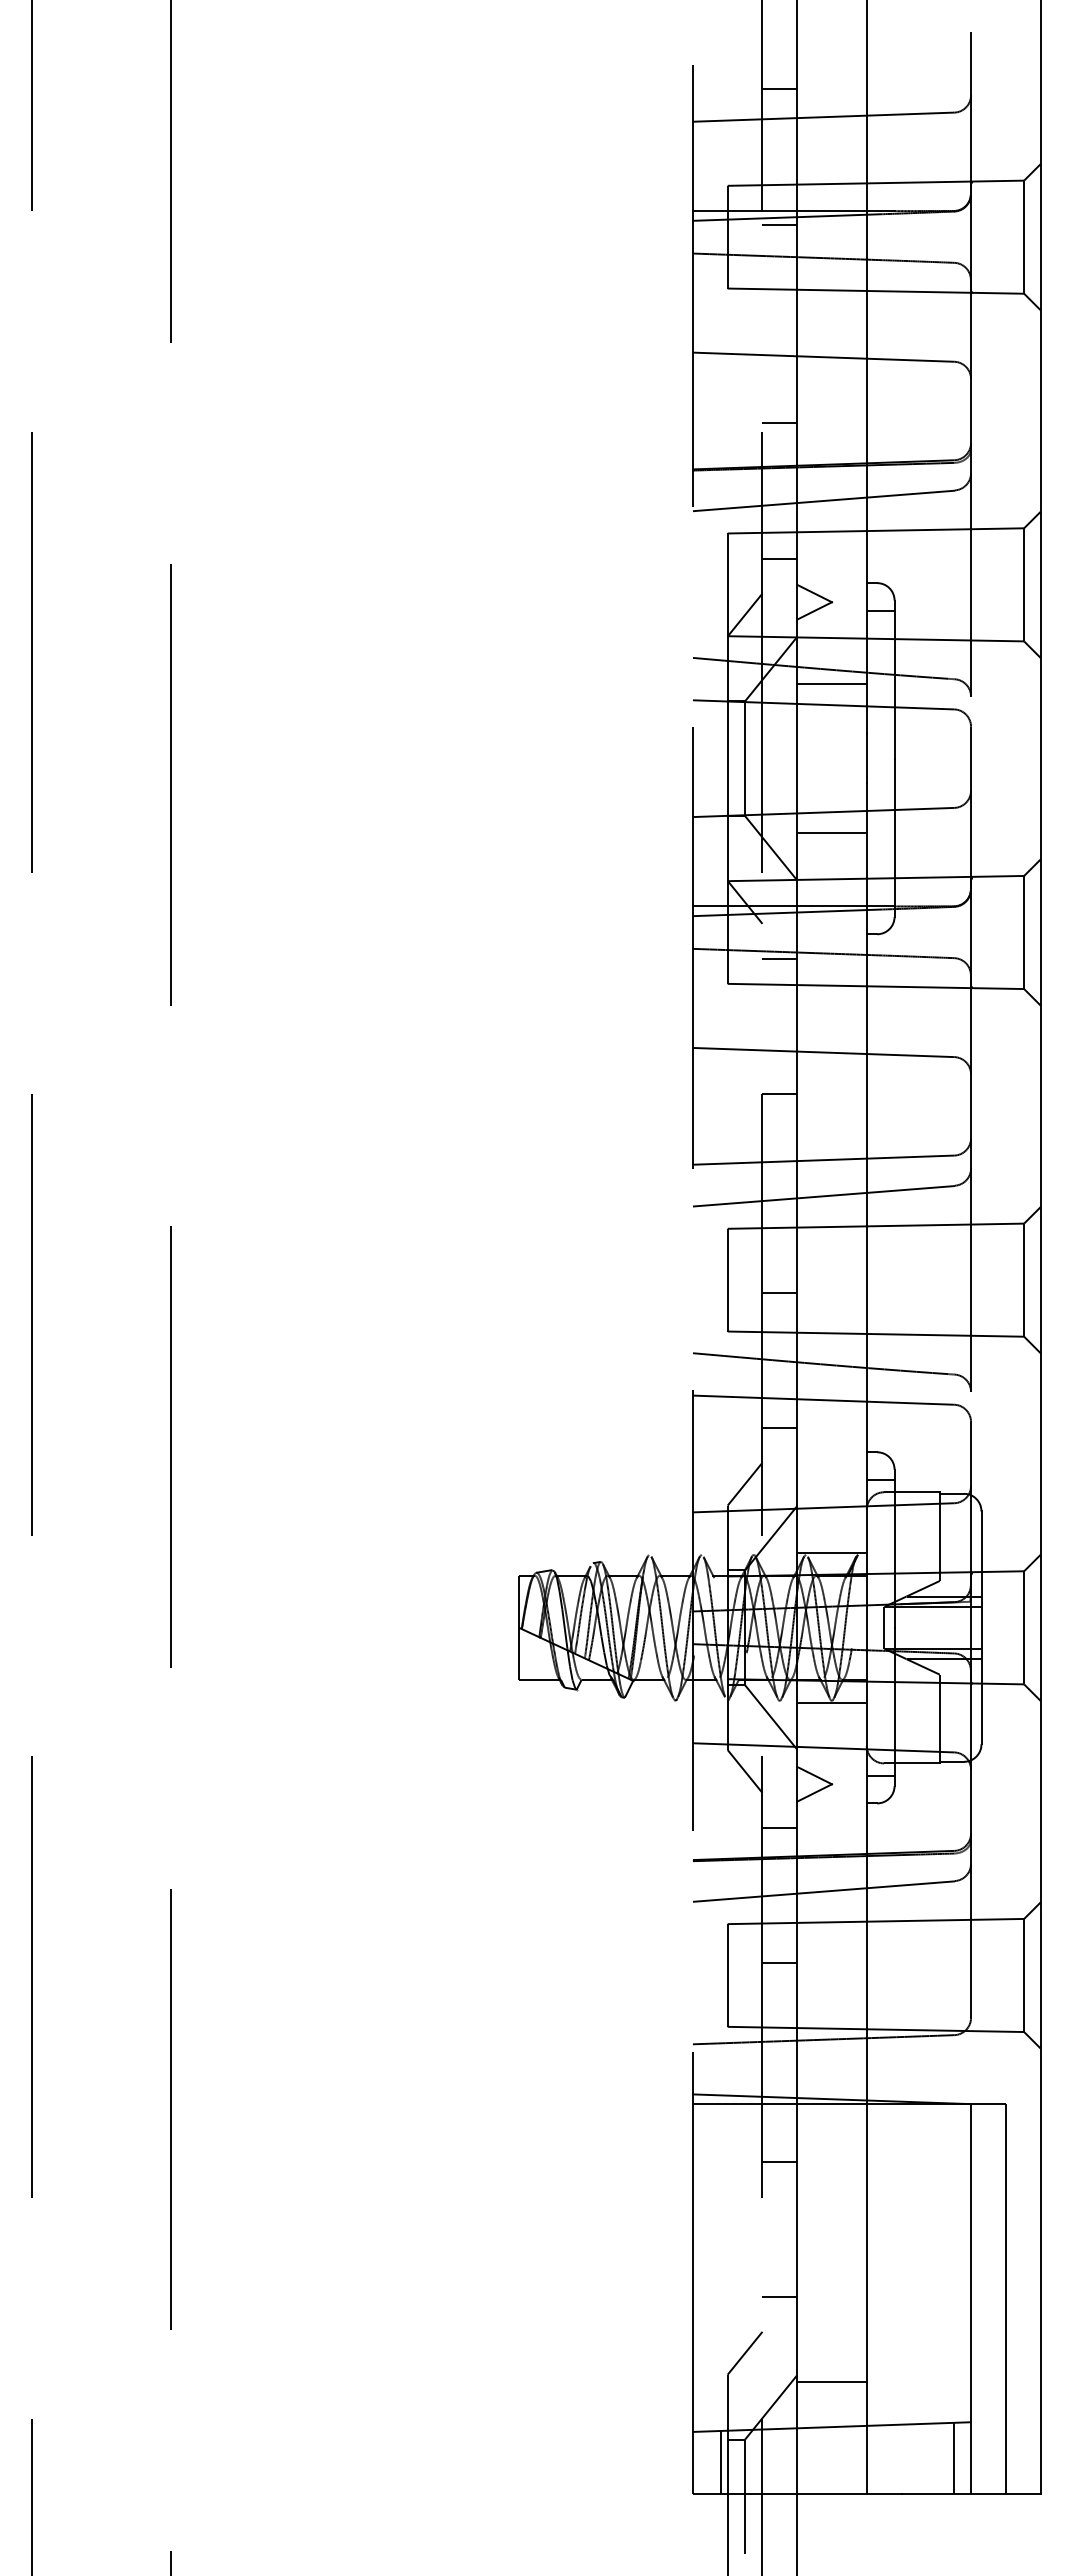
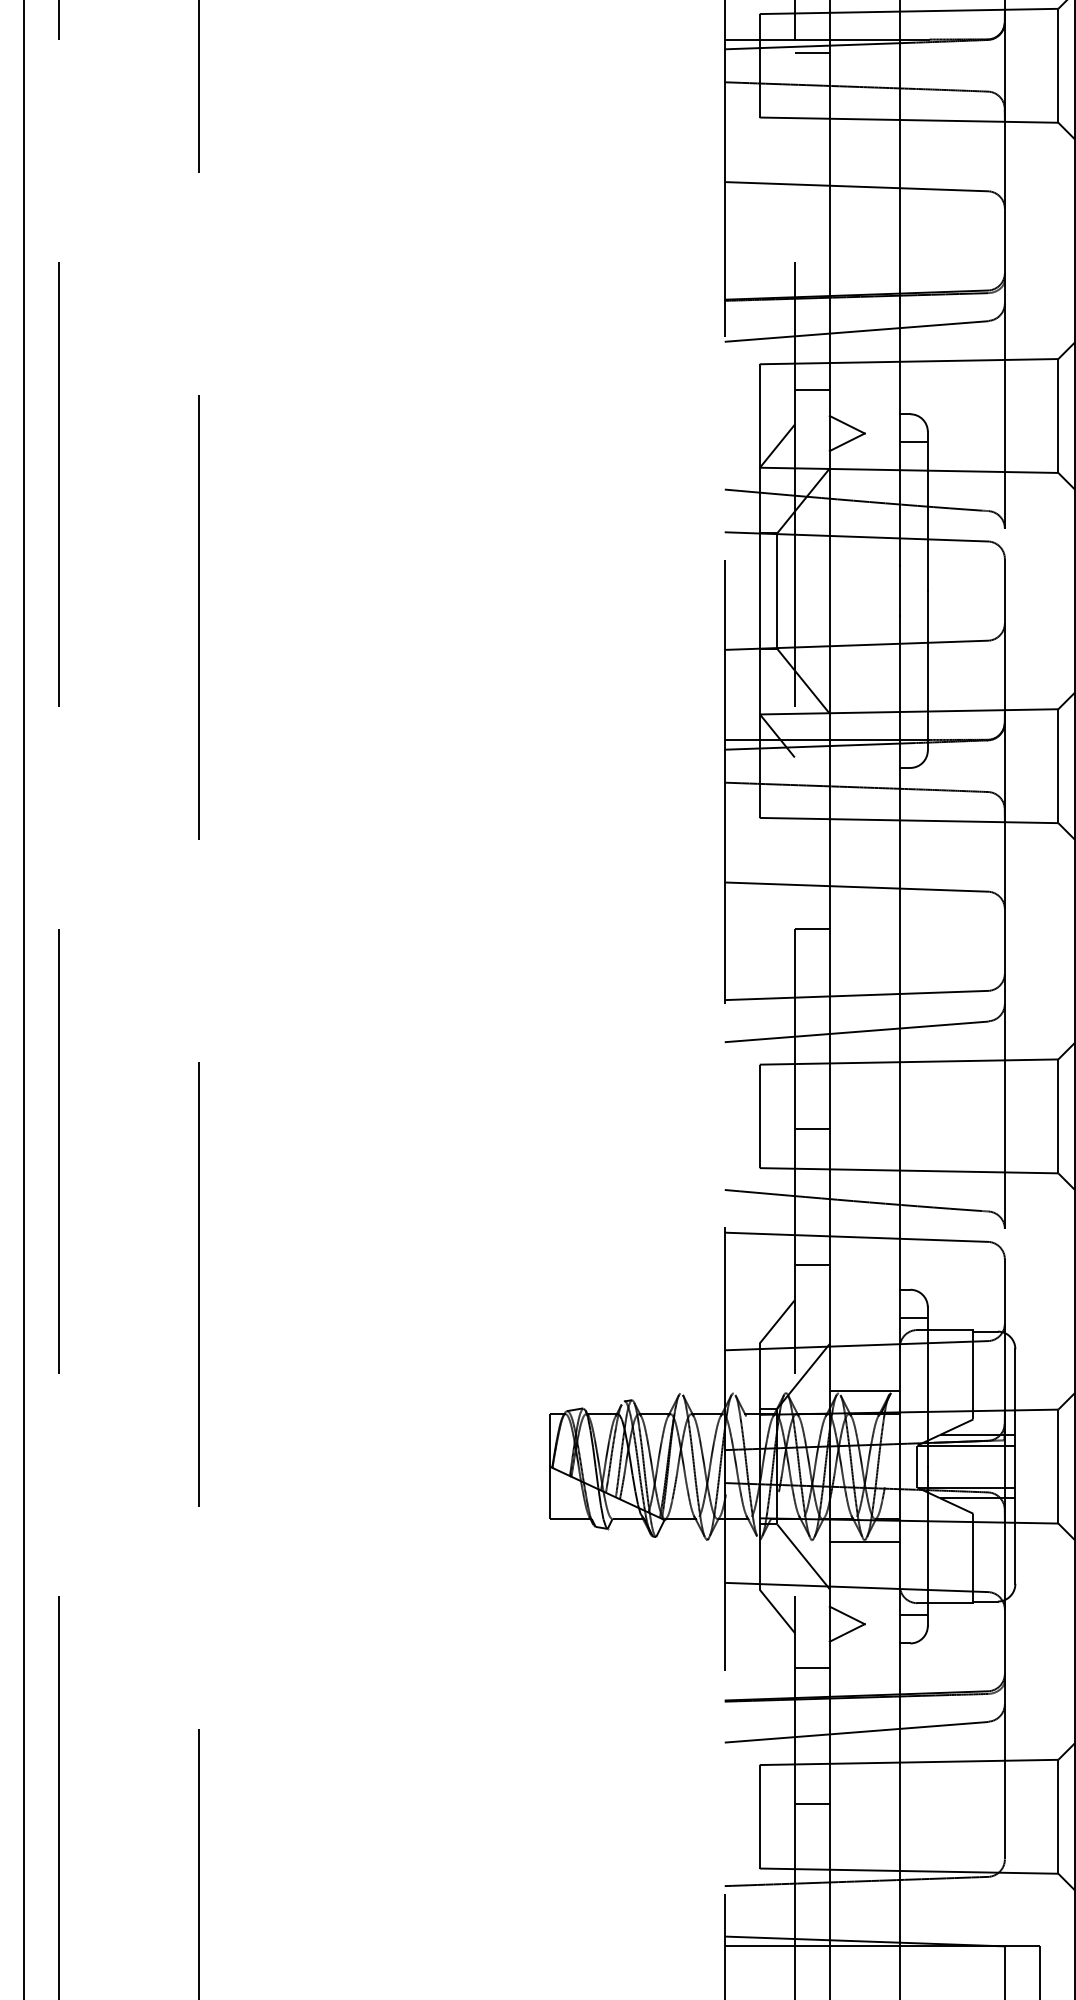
line: (779, 423) -> (811, 253), removed
line: (831, 683) -> (864, 515), removed
line: (831, 833) -> (864, 666), removed
line: (779, 958) -> (811, 792), removed

